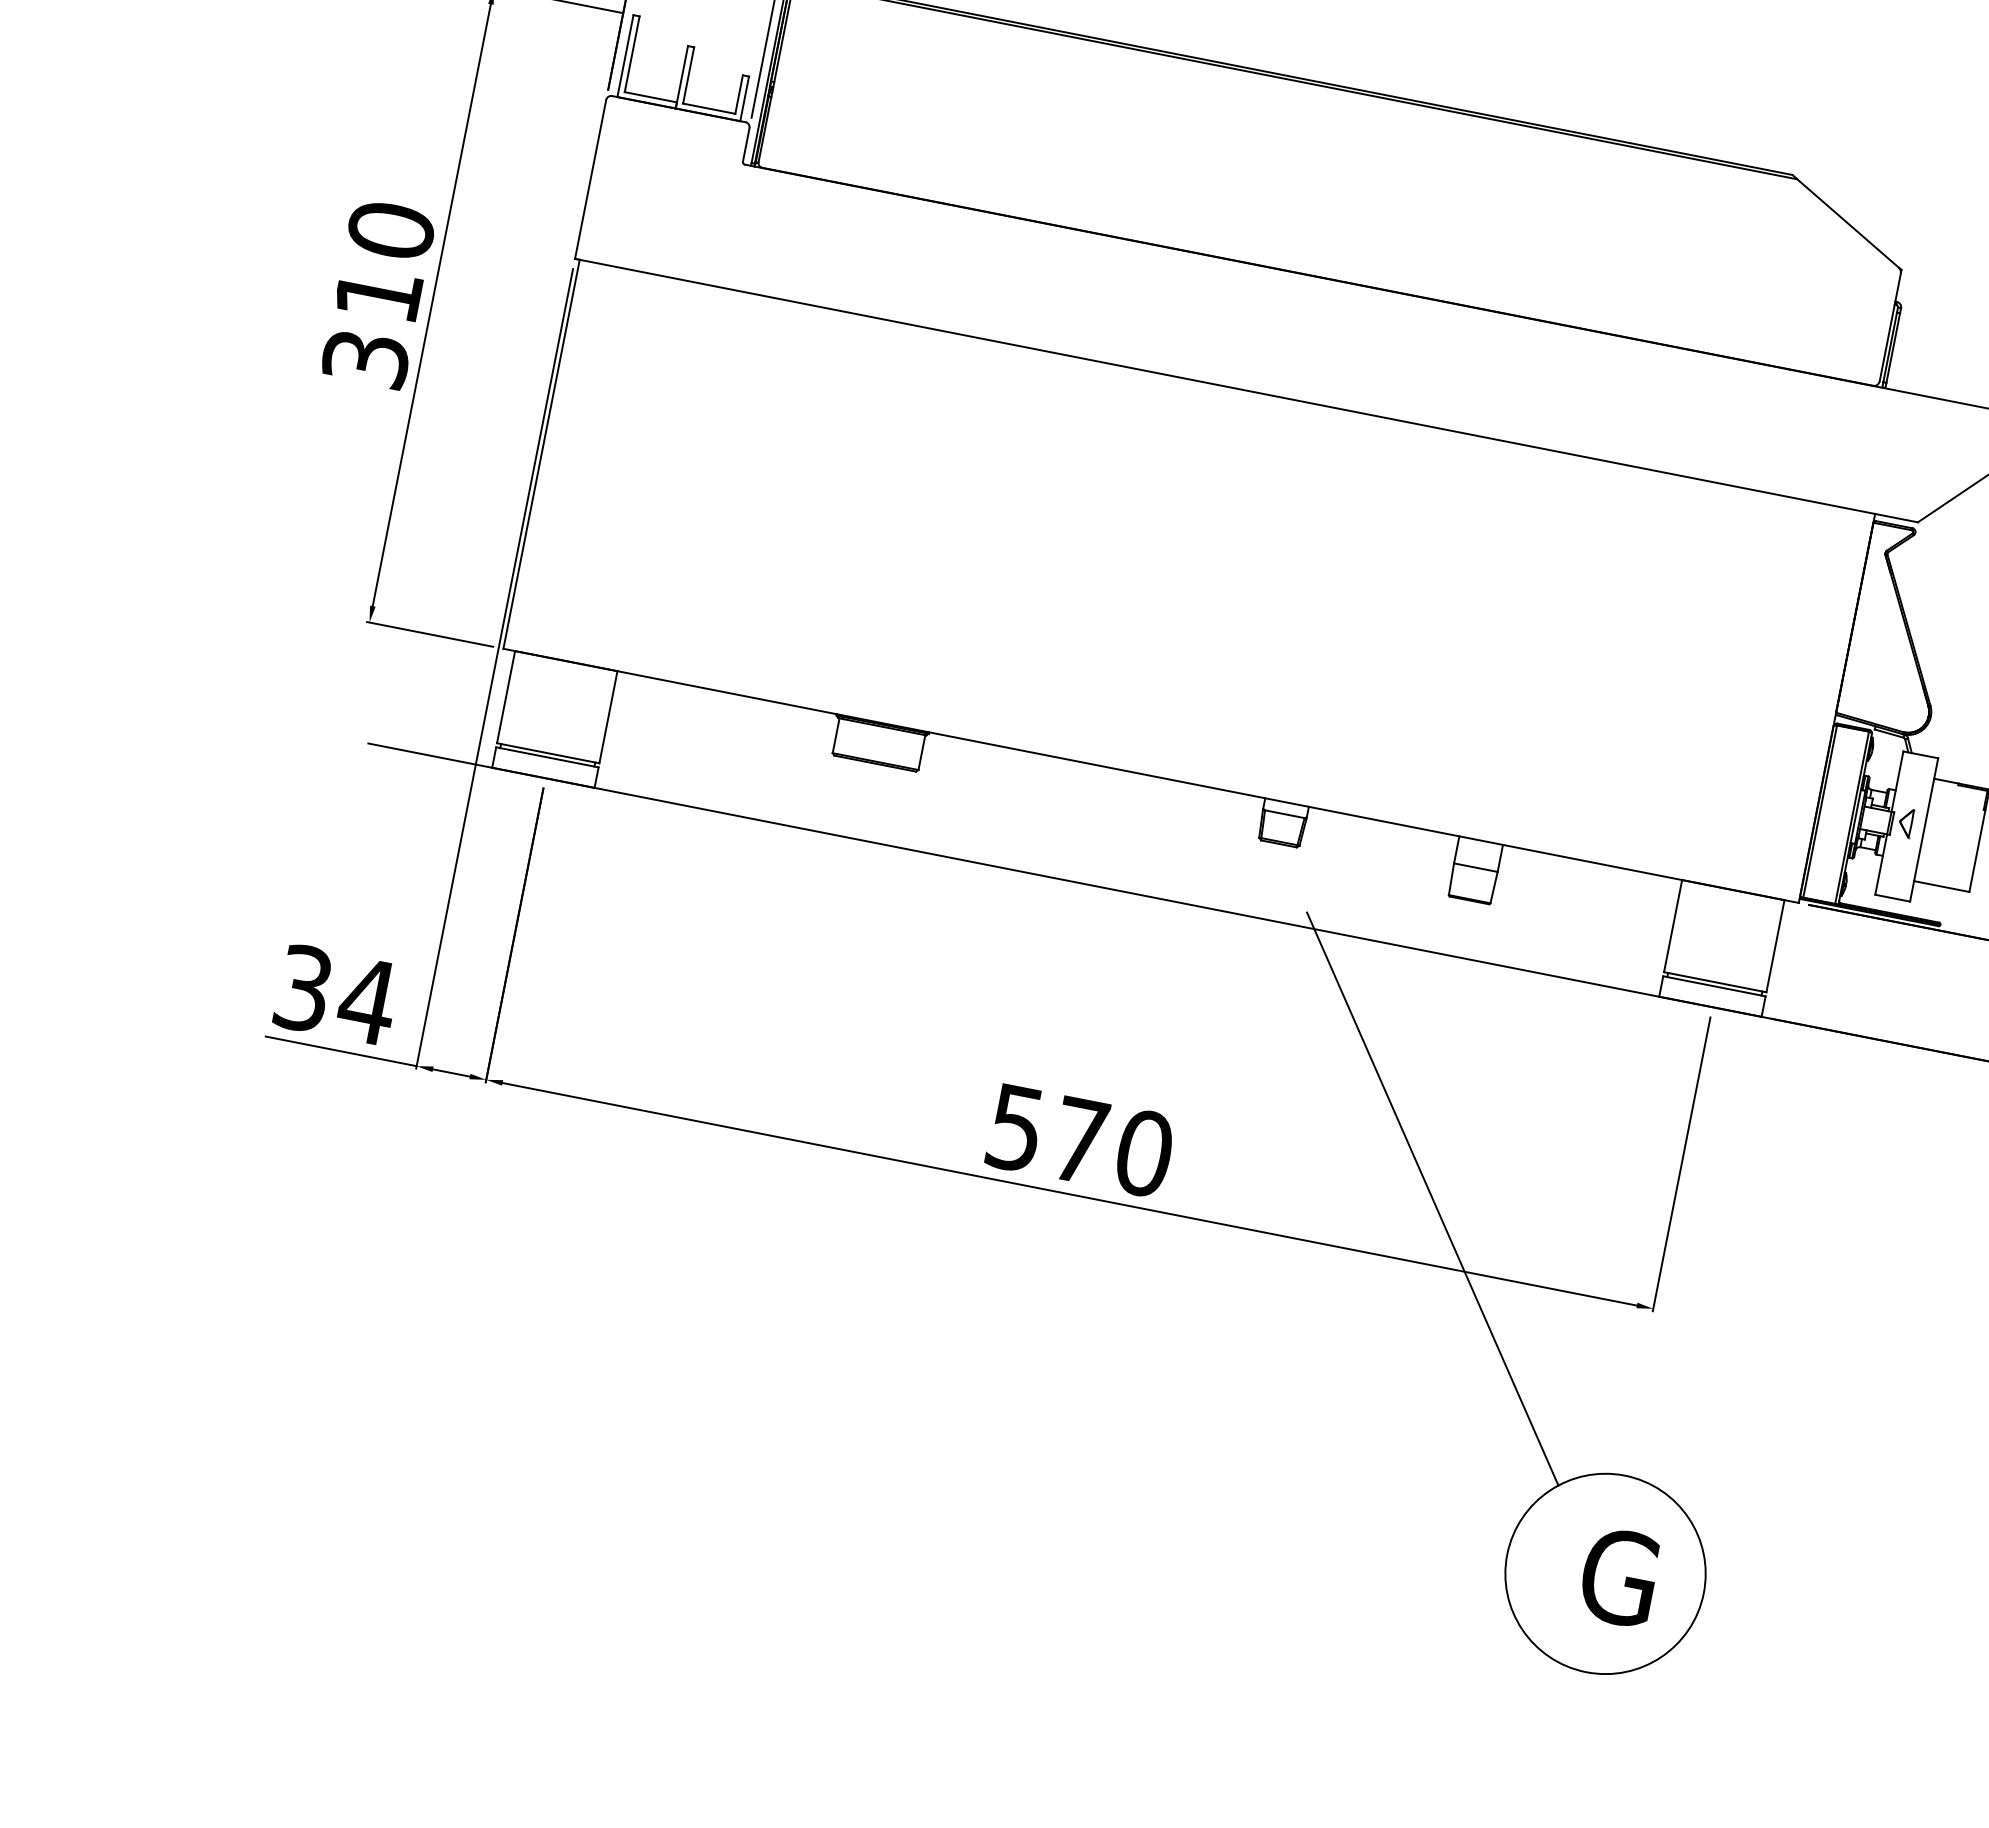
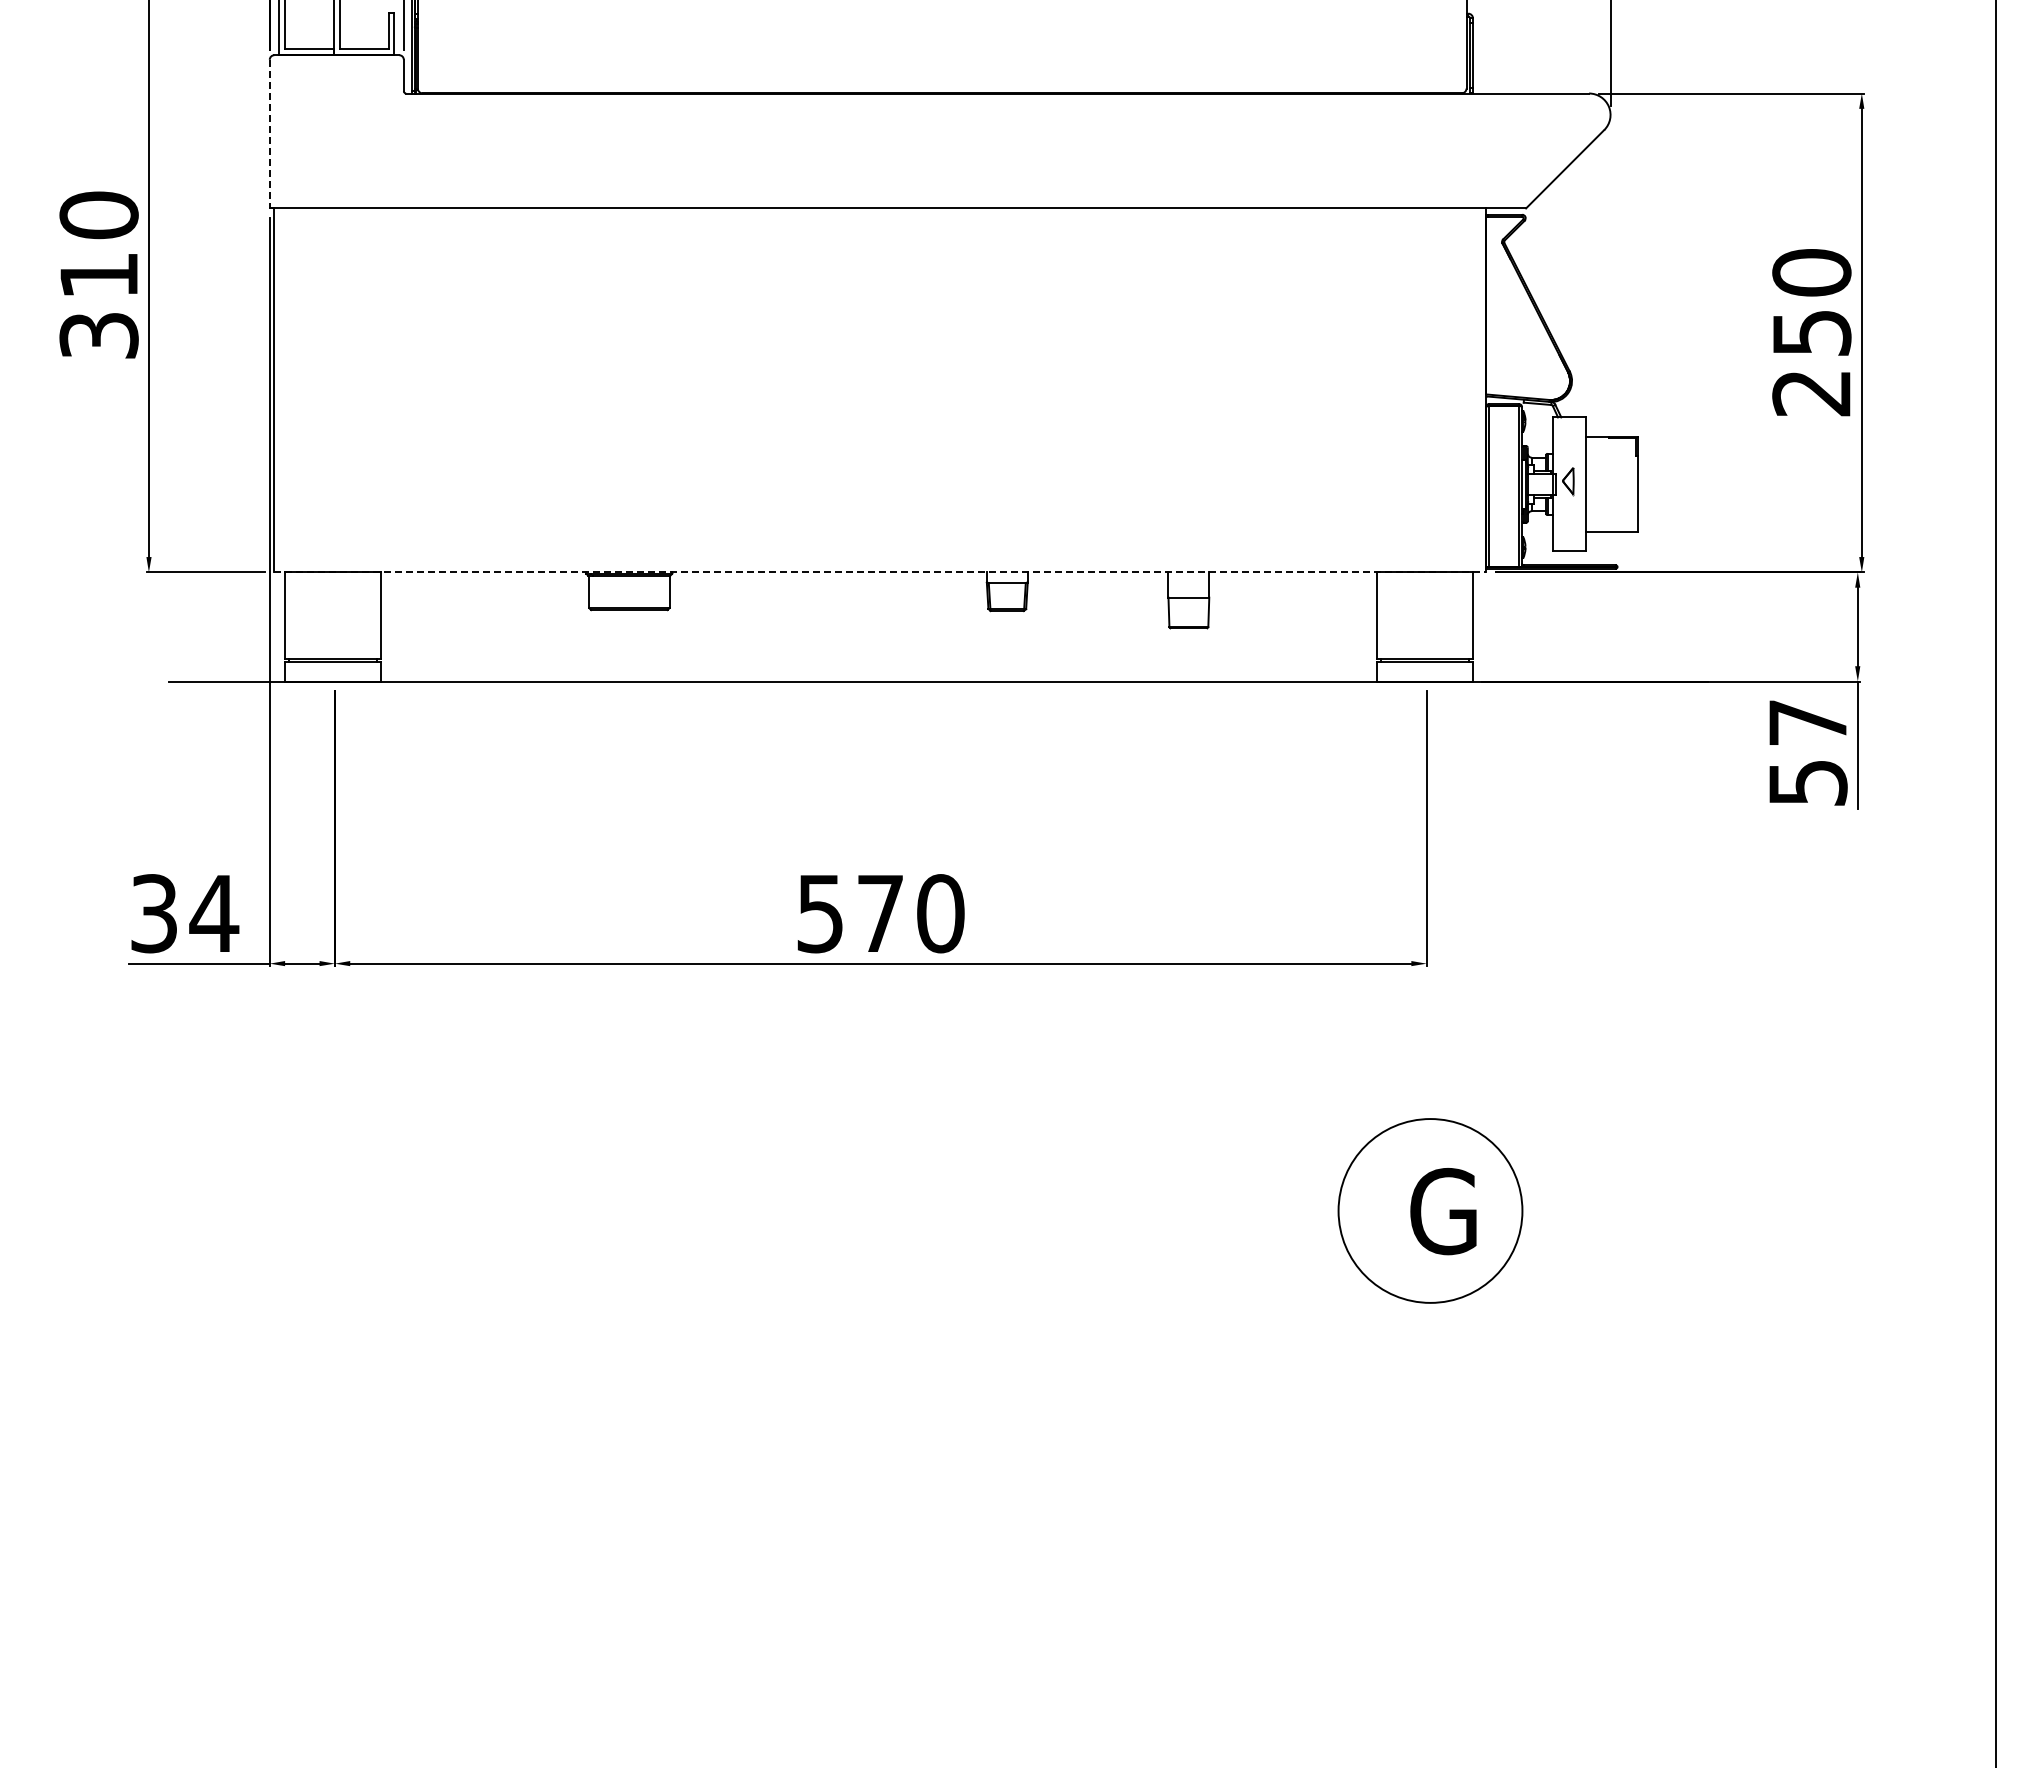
line: (590, 179) -> (269, 134), solid -> dashed
line: (1151, 776) -> (880, 572), solid -> dashed
line: (1432, 1198) -> (1208, 903), removed

